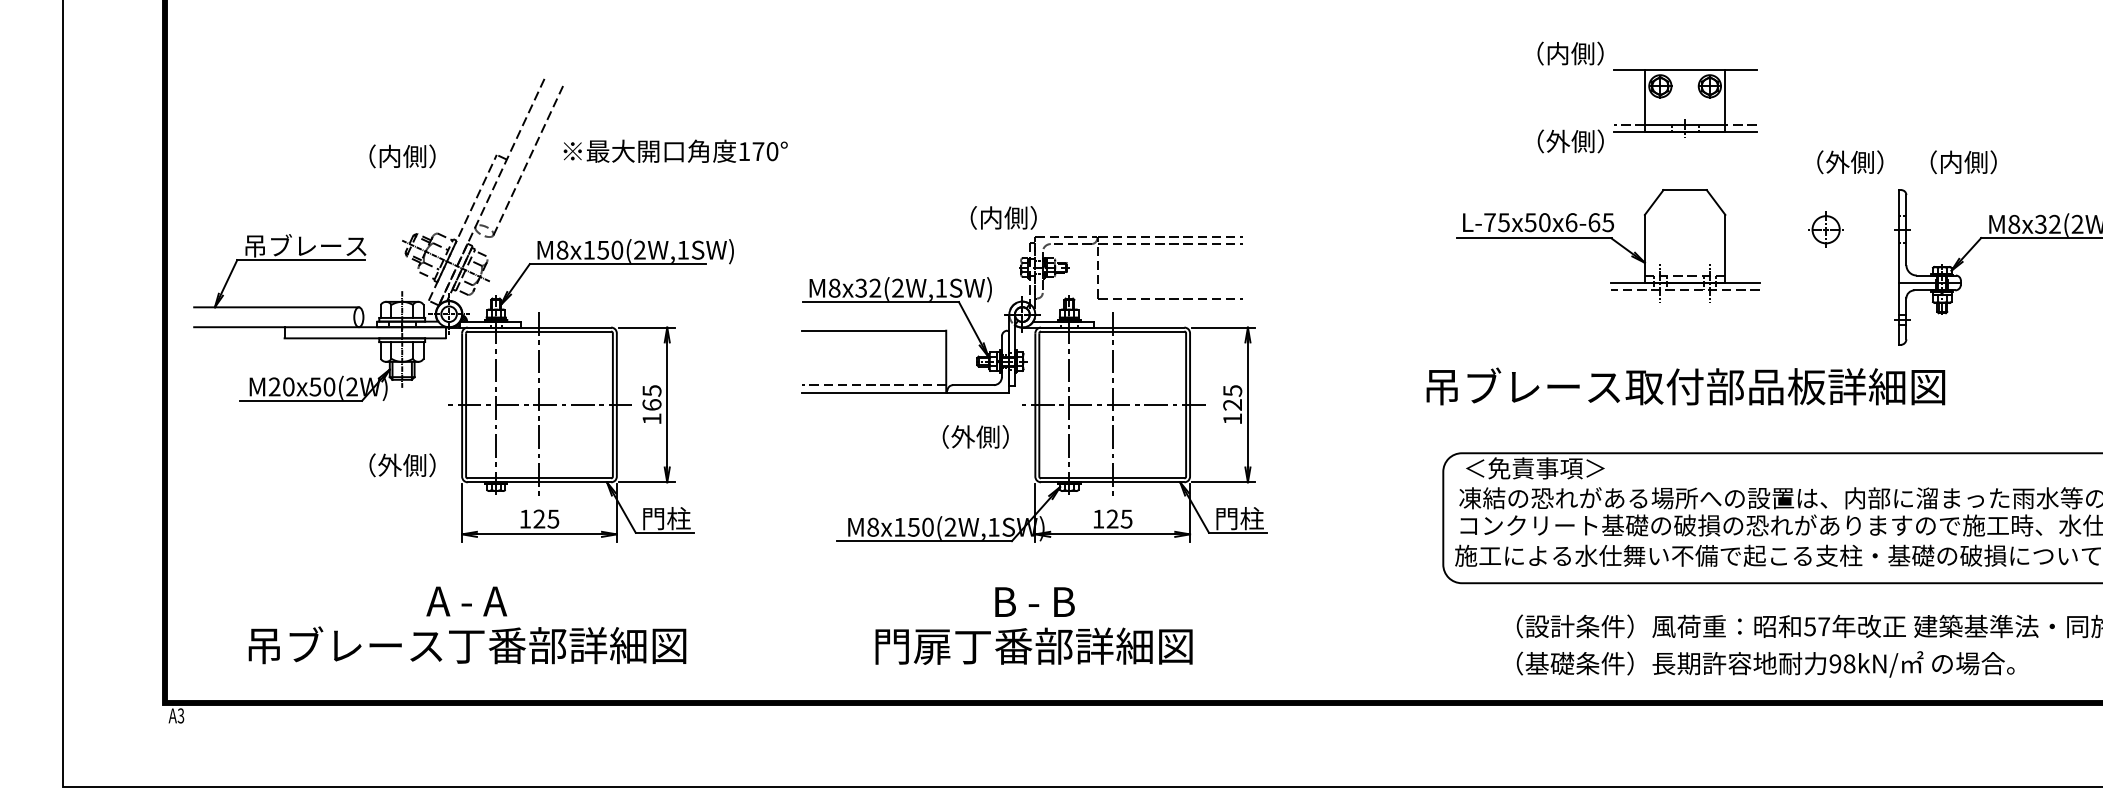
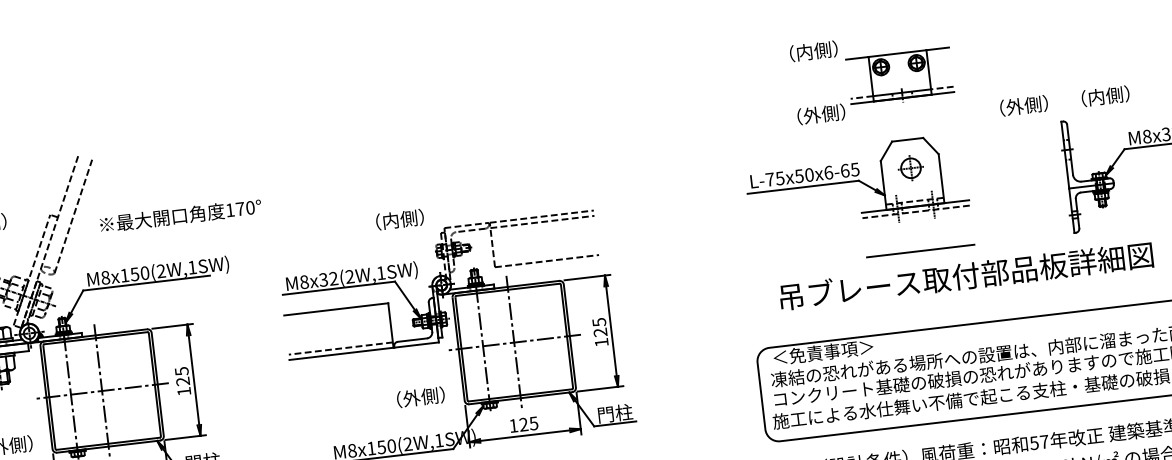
text: (675, 150) -> (180, 215), moved
text: (1003, 217) -> (399, 219), moved
part: (1825, 229) -> (910, 168), moved
line: (1684, 344) -> (920, 250), added
text: (1685, 386) -> (966, 276), moved
text: (651, 404) -> (182, 381), 165 -> 125
text: (975, 436) -> (420, 396), moved

